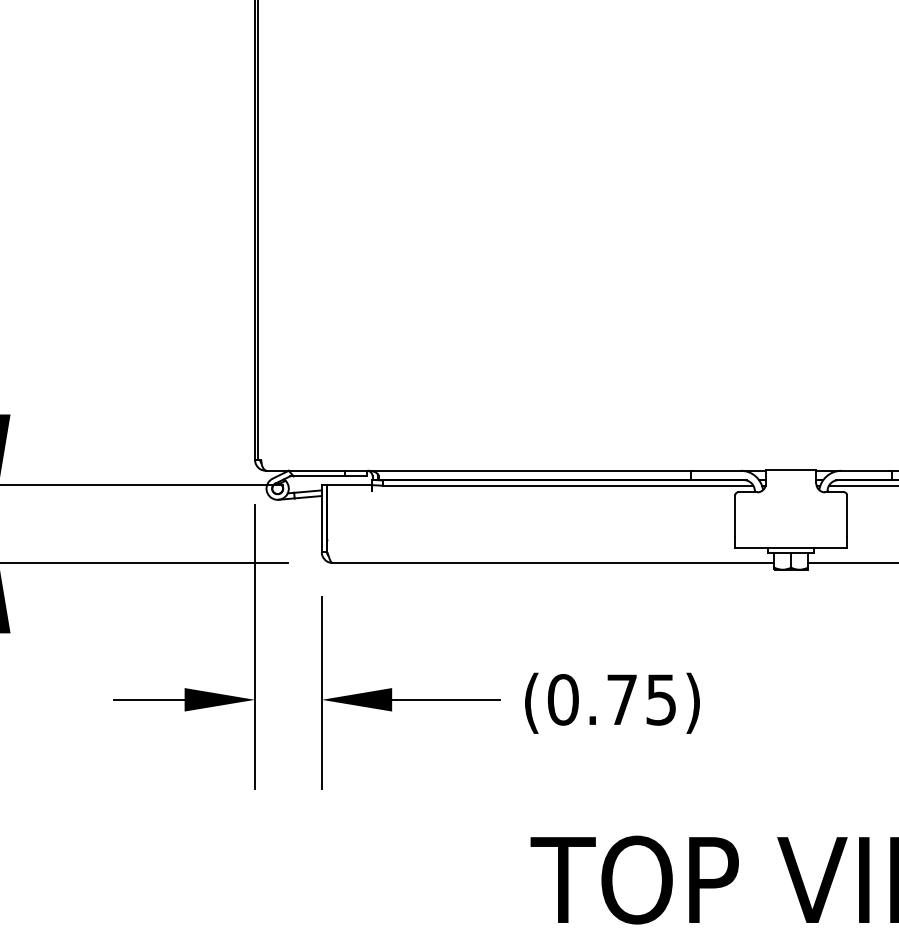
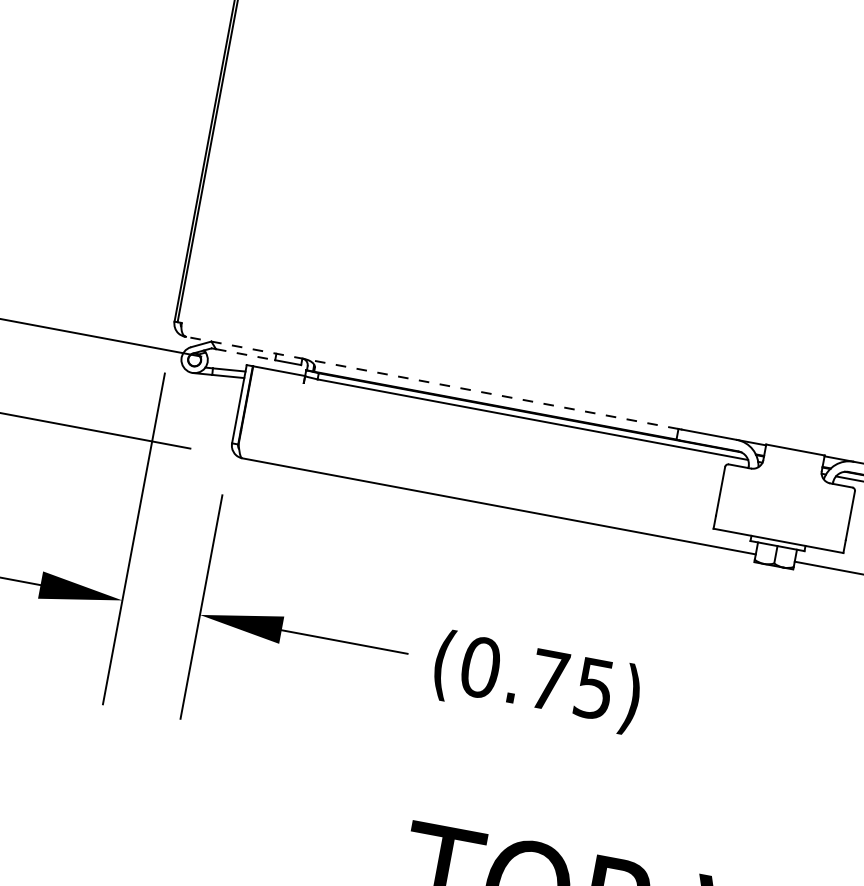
line: (478, 470) -> (431, 382), solid -> dashed
line: (319, 476) -> (245, 354), solid -> dashed

